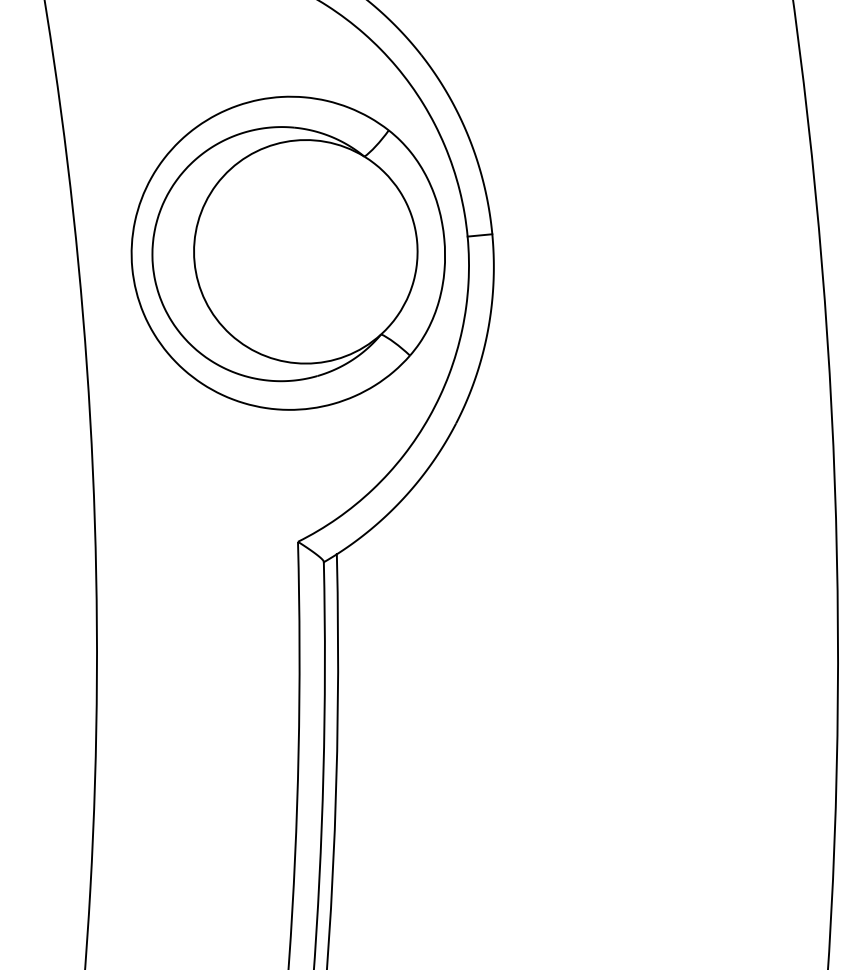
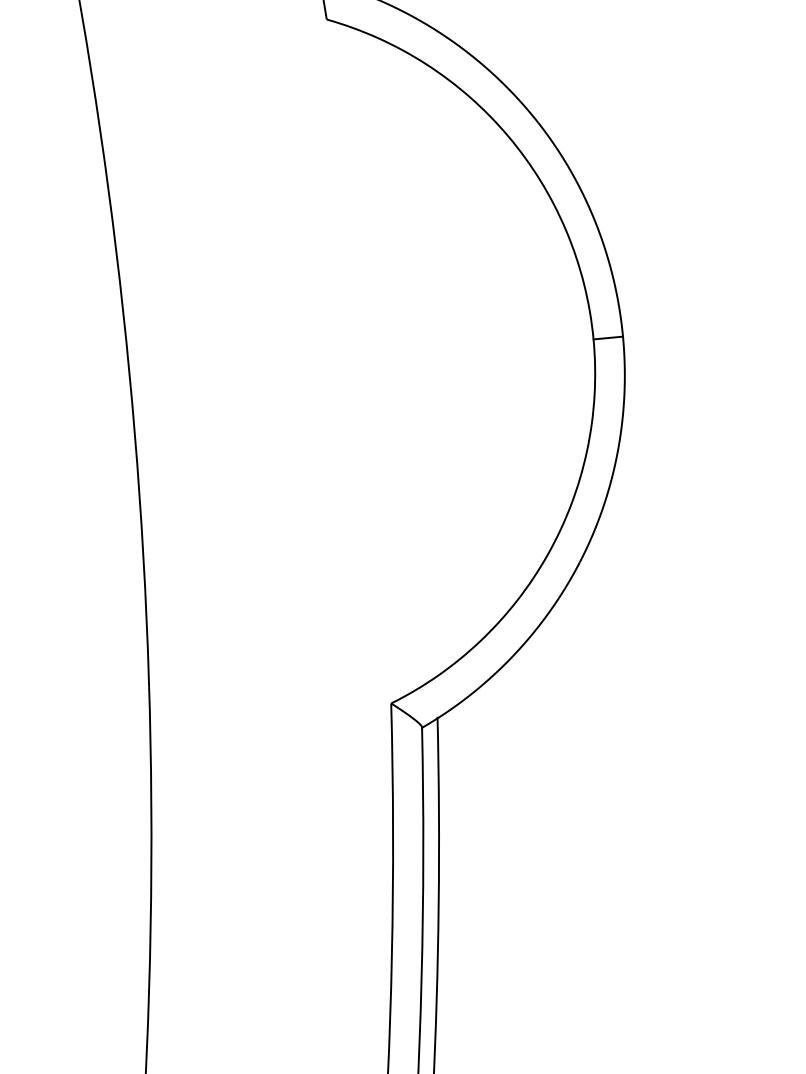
part: (287, 252) -> (378, 358), removed

